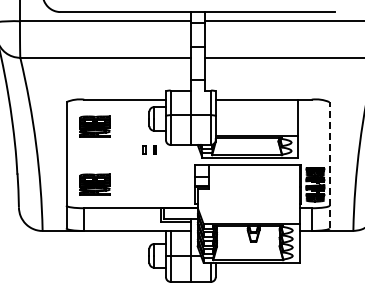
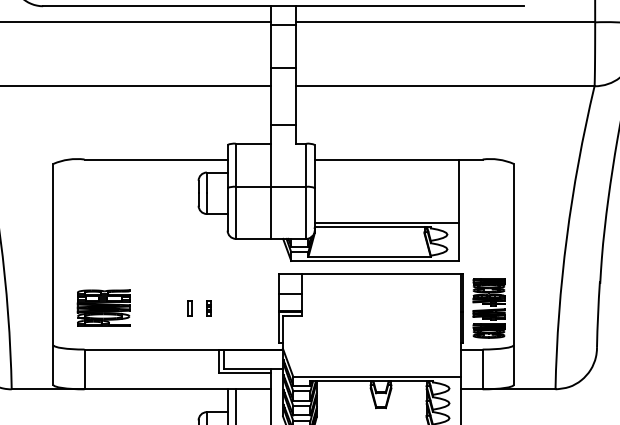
part: (94, 126) -> (102, 206), removed
part: (149, 149) -> (198, 308), moved
line: (329, 164) -> (513, 273), dashed -> solid

